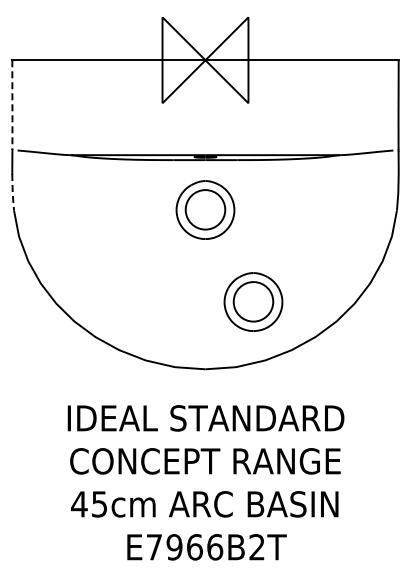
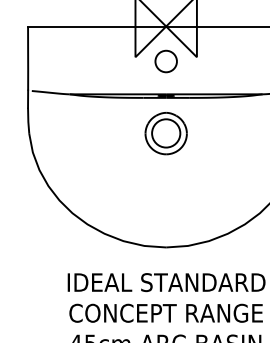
line: (12, 105) -> (28, 58), dashed -> solid
circle: (205, 109) -> (166, 61), added
line: (12, 192) -> (28, 121), dashed -> solid
part: (253, 301) -> (200, 198), removed

